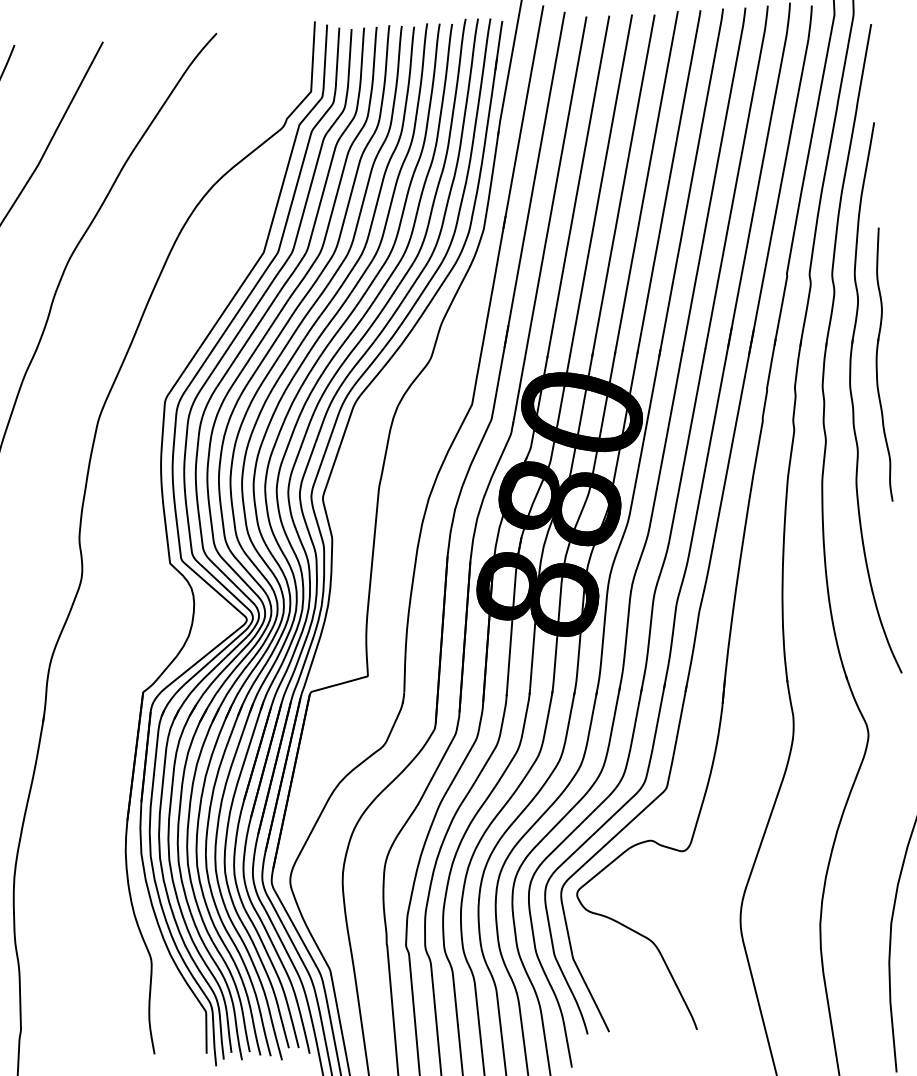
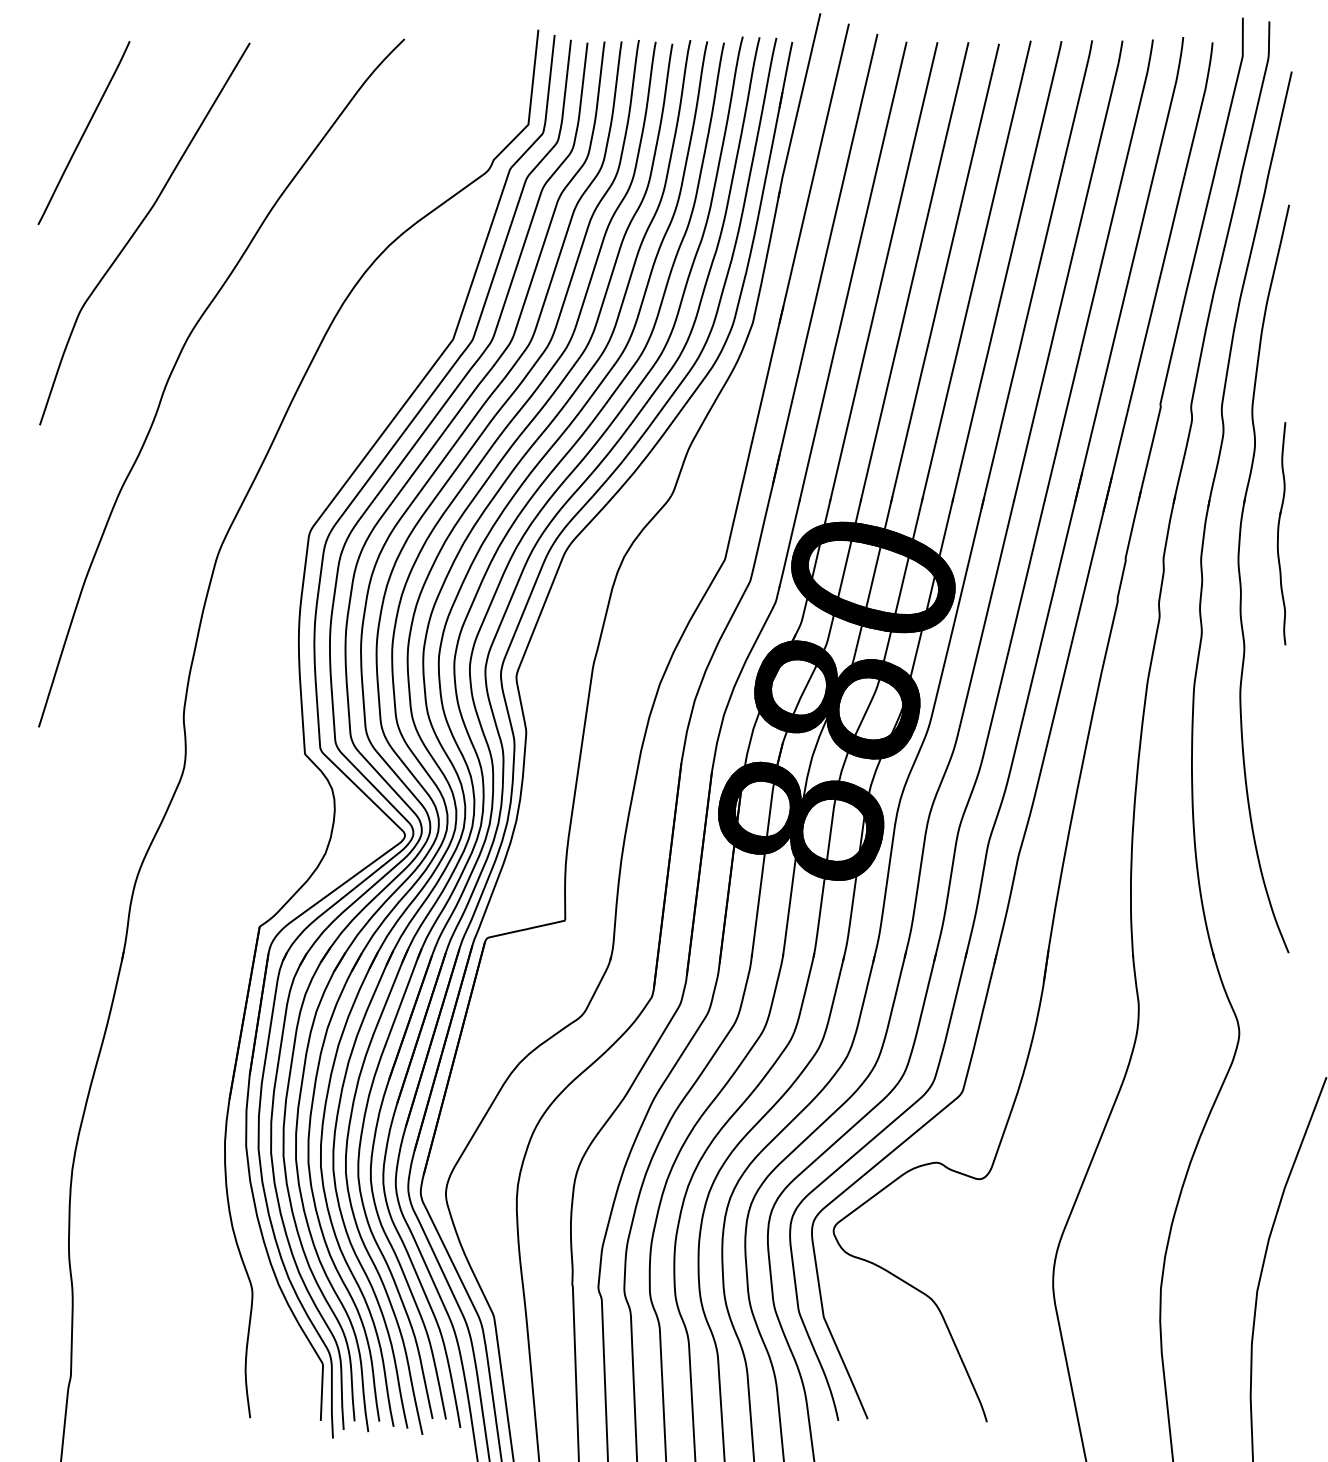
part: (880, 364) -> (1281, 533), size x0.6

